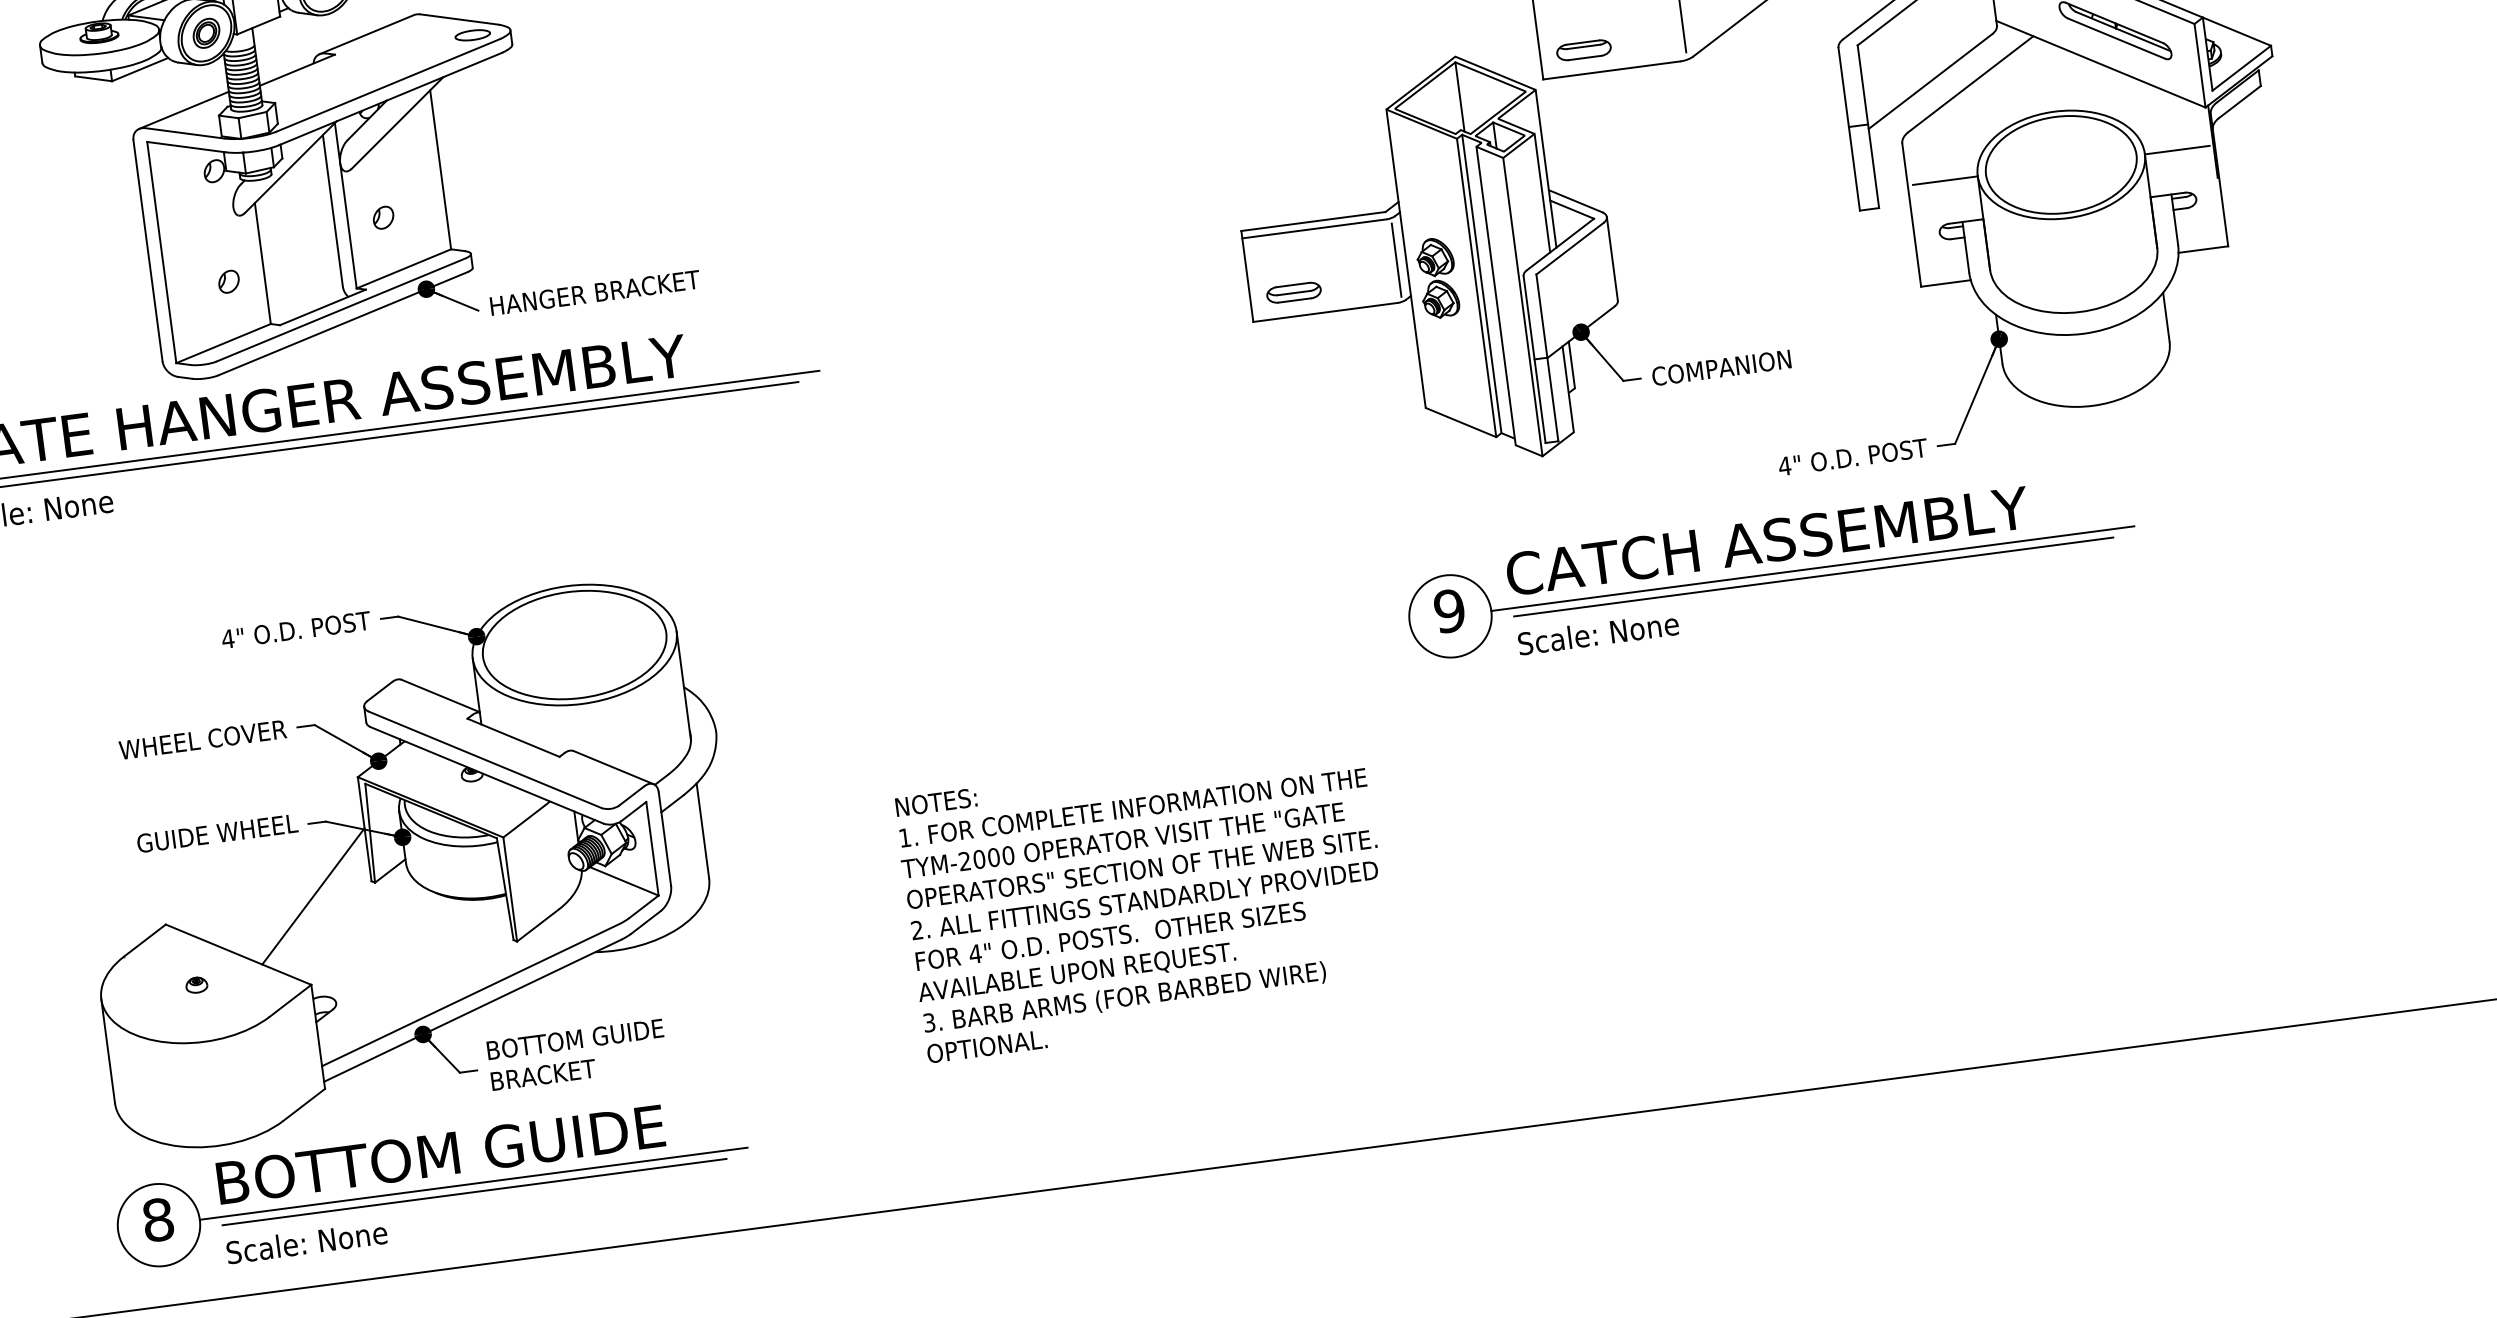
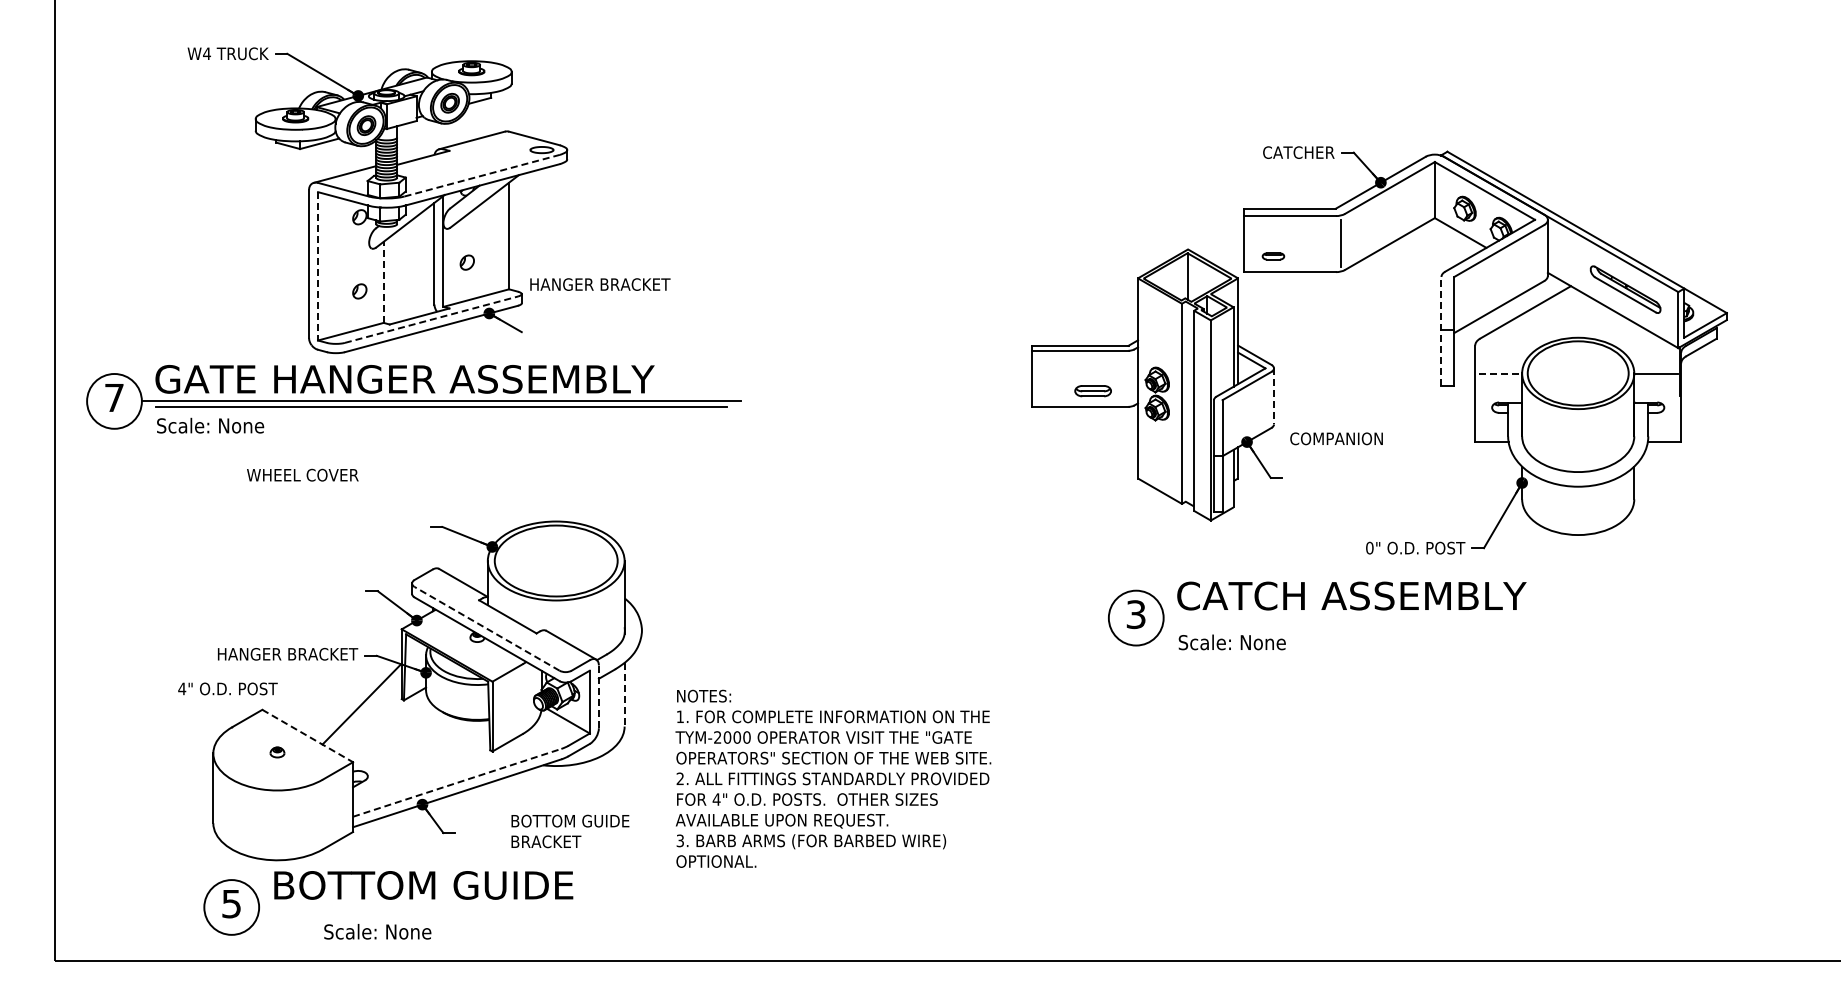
part: (1584, 50) -> (1273, 256), size x0.6
line: (389, 84) -> (482, 175), solid -> dashed
line: (1849, 129) -> (1441, 331), solid -> dashed
line: (1945, 180) -> (1500, 373), solid -> dashed
line: (162, 252) -> (318, 266), solid -> dashed
line: (1613, 258) -> (1274, 396), solid -> dashed
line: (1396, 260) -> (1131, 378), removed
line: (262, 263) -> (383, 282), solid -> dashed
line: (1481, 283) -> (1185, 401), removed
text: (595, 292) -> (600, 284), moved
part: (1293, 293) -> (1092, 391), moved
line: (341, 309) -> (431, 319), solid -> dashed
text: (1721, 367) -> (1336, 438), moved
text: (1784, 465) -> (1369, 547), 4" -> 0"
line: (1813, 569) -> (1379, 618), removed
line: (1814, 576) -> (1379, 623), removed
text: (1448, 611) -> (1135, 614), 9 -> 3
text: (295, 629) -> (227, 688), moved
text: (202, 738) -> (302, 474), moved
line: (485, 759) -> (487, 628), solid -> dashed
line: (702, 830) -> (624, 694), solid -> dashed
text: (192, 835) -> (287, 653), GUIDE WHEEL -> HANGER BRACKET
line: (664, 838) -> (598, 696), solid -> dashed
text: (1145, 899) -> (833, 778), moved
line: (239, 955) -> (308, 736), solid -> dashed
line: (470, 994) -> (457, 782), solid -> dashed
text: (577, 1054) -> (570, 831), moved
line: (473, 1183) -> (442, 907), removed
line: (474, 1192) -> (442, 913), removed
text: (157, 1219) -> (231, 903), 8 -> 5
text: (306, 1242) -> (377, 931), moved

